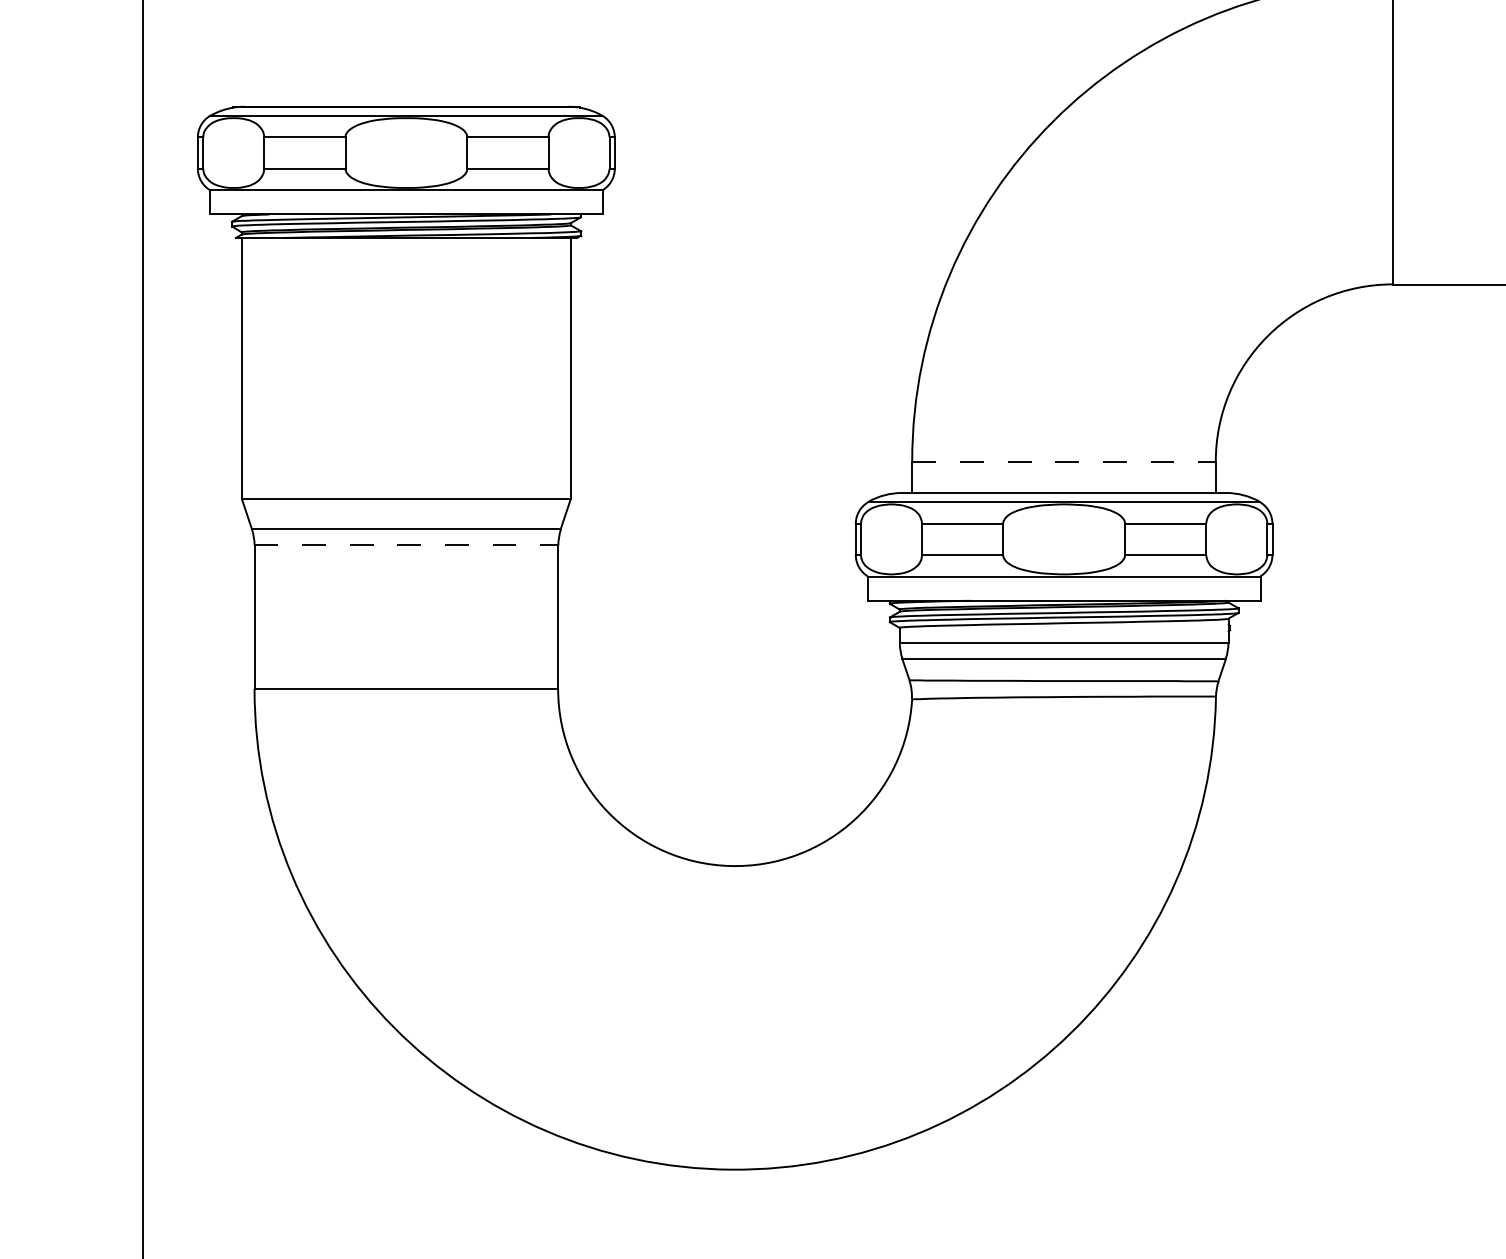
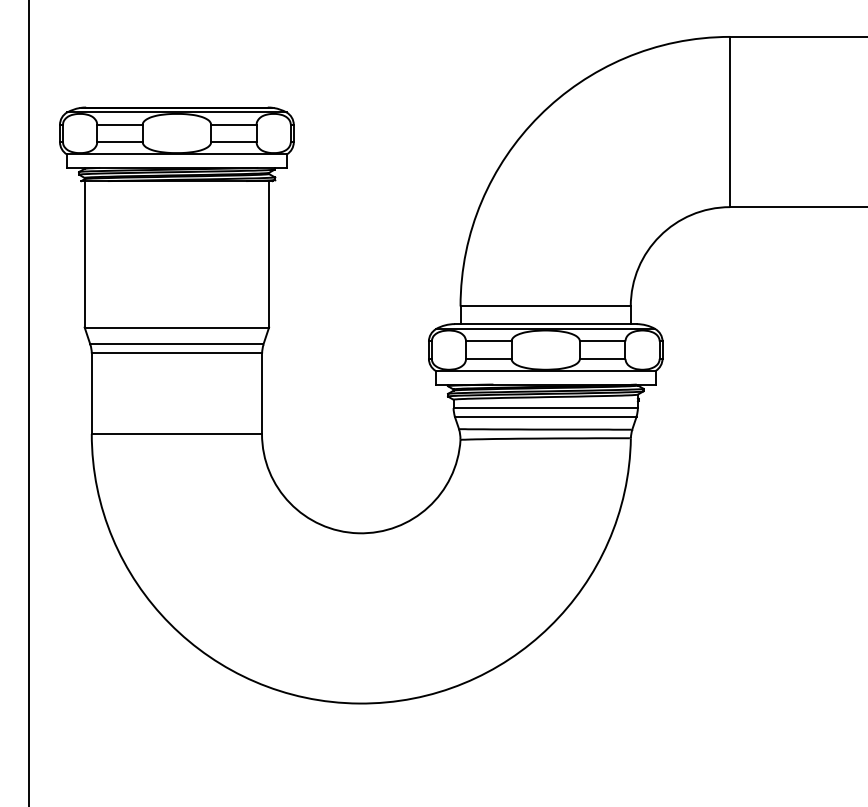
line: (1065, 461) -> (546, 306), dashed -> solid
line: (407, 545) -> (177, 353), dashed -> solid

